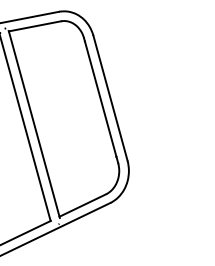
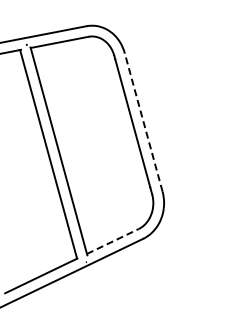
line: (110, 98) -> (143, 122), solid -> dashed
line: (82, 205) -> (112, 241), solid -> dashed

